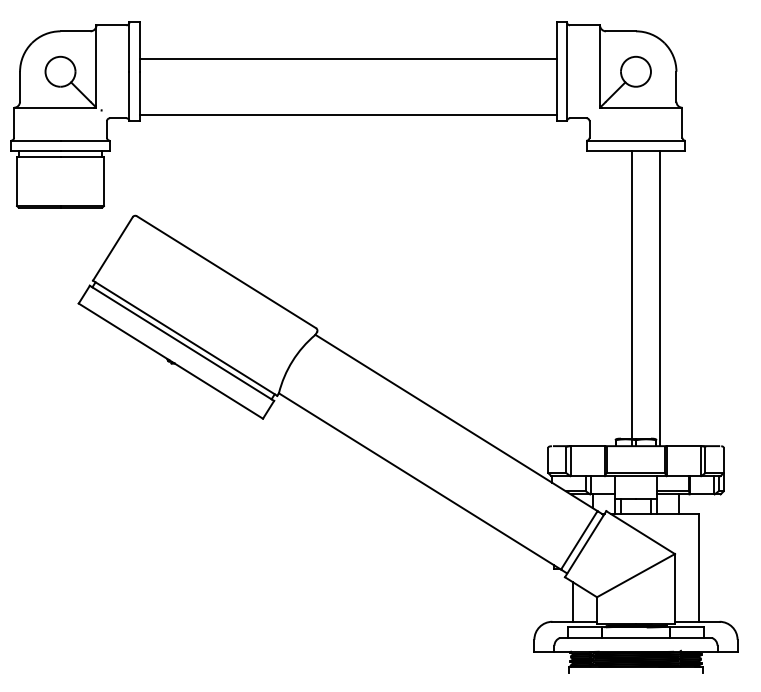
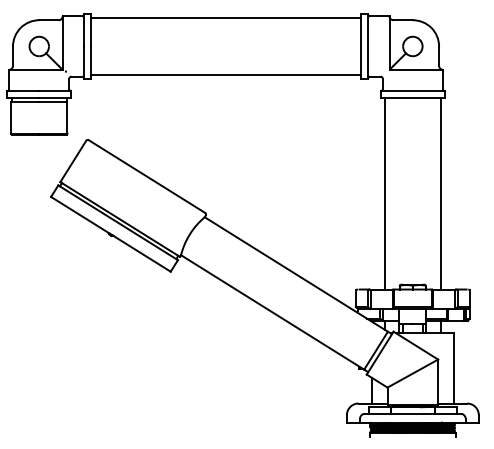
line: (347, 59) -> (225, 18), moved
line: (632, 298) -> (441, 193), moved
line: (660, 298) -> (384, 193), moved

